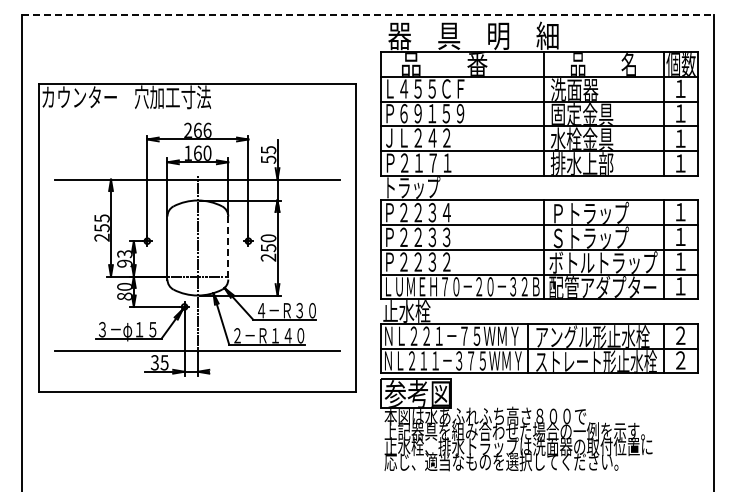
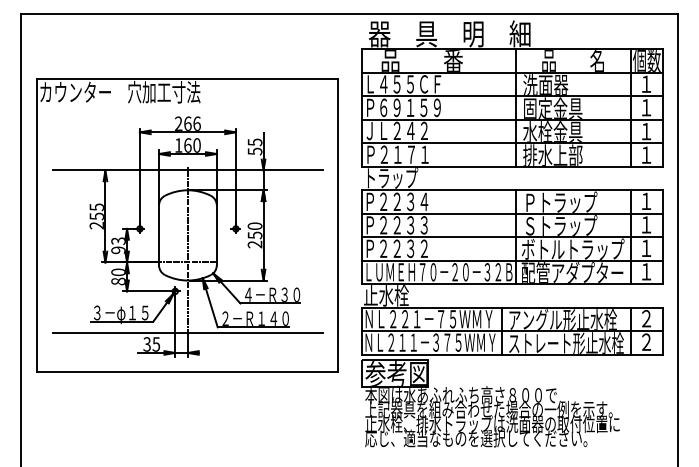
line: (368, 14) -> (349, 13), dashed -> solid
line: (228, 248) -> (217, 235), dashed -> solid

